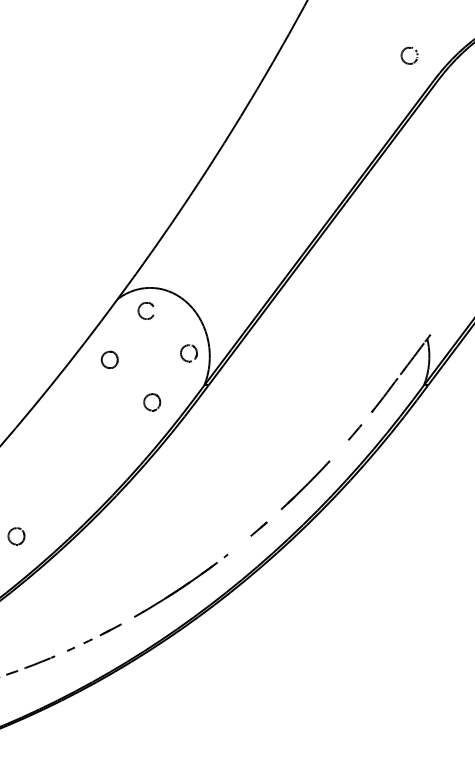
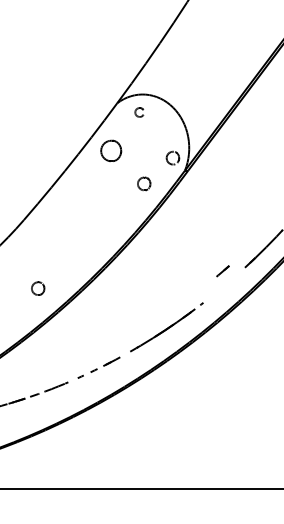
part: (145, 310) -> (138, 112), size x0.7
part: (182, 351) -> (167, 156), moved
part: (109, 359) -> (110, 150), size x1.6
line: (258, 528) -> (222, 270), moved

